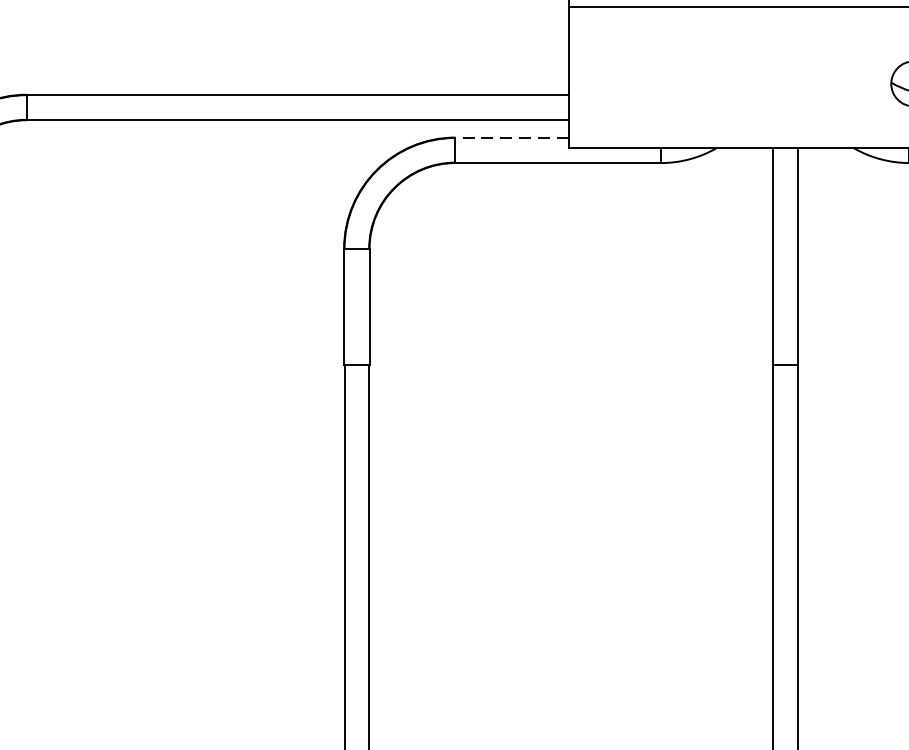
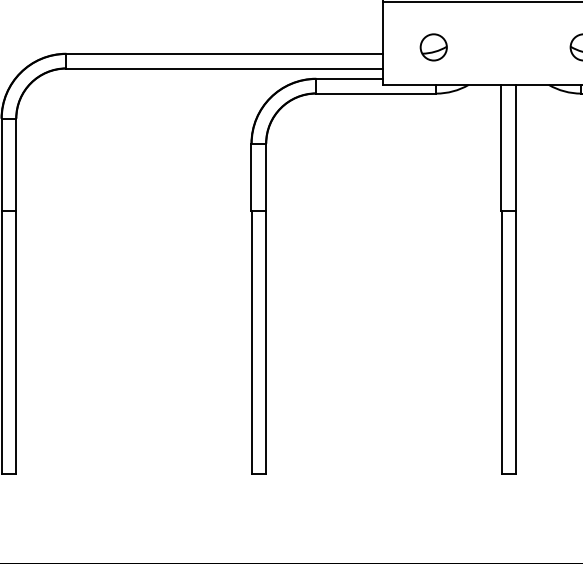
part: (656, 84) -> (433, 47), added
line: (510, 137) -> (348, 78), dashed -> solid

